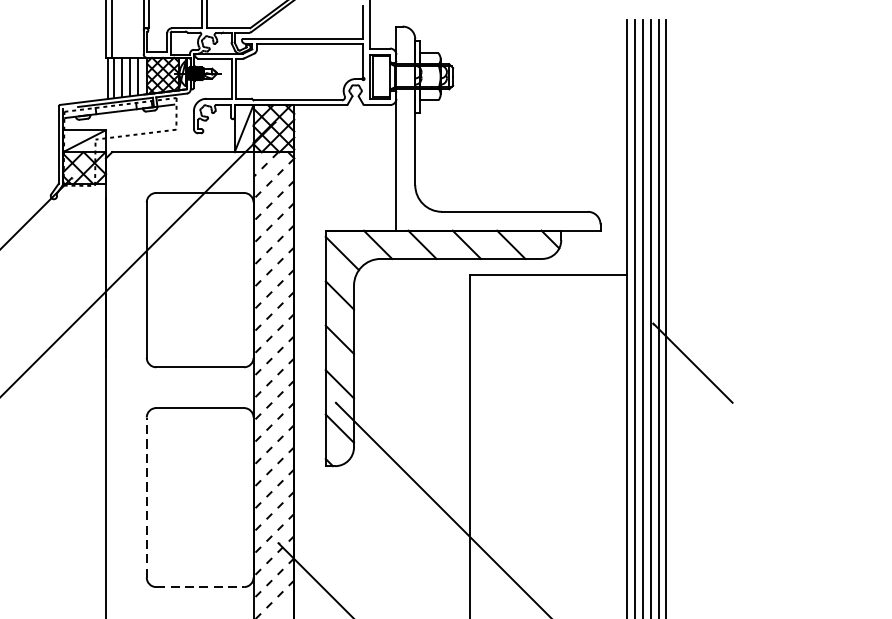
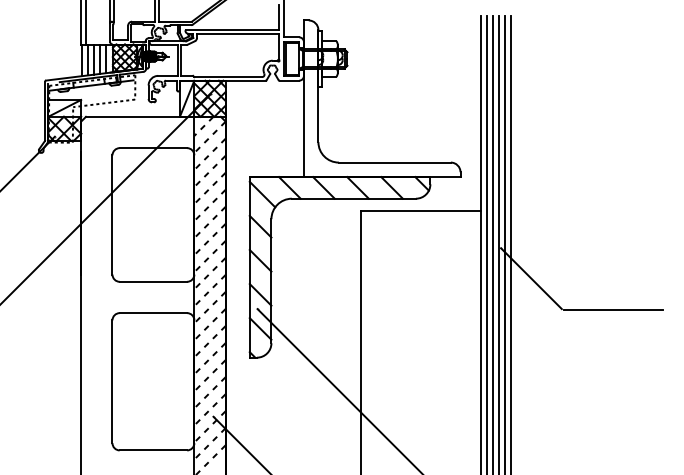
line: (799, 403) -> (613, 309), added
line: (146, 497) -> (112, 381), dashed -> solid
line: (200, 587) -> (153, 450), dashed -> solid

